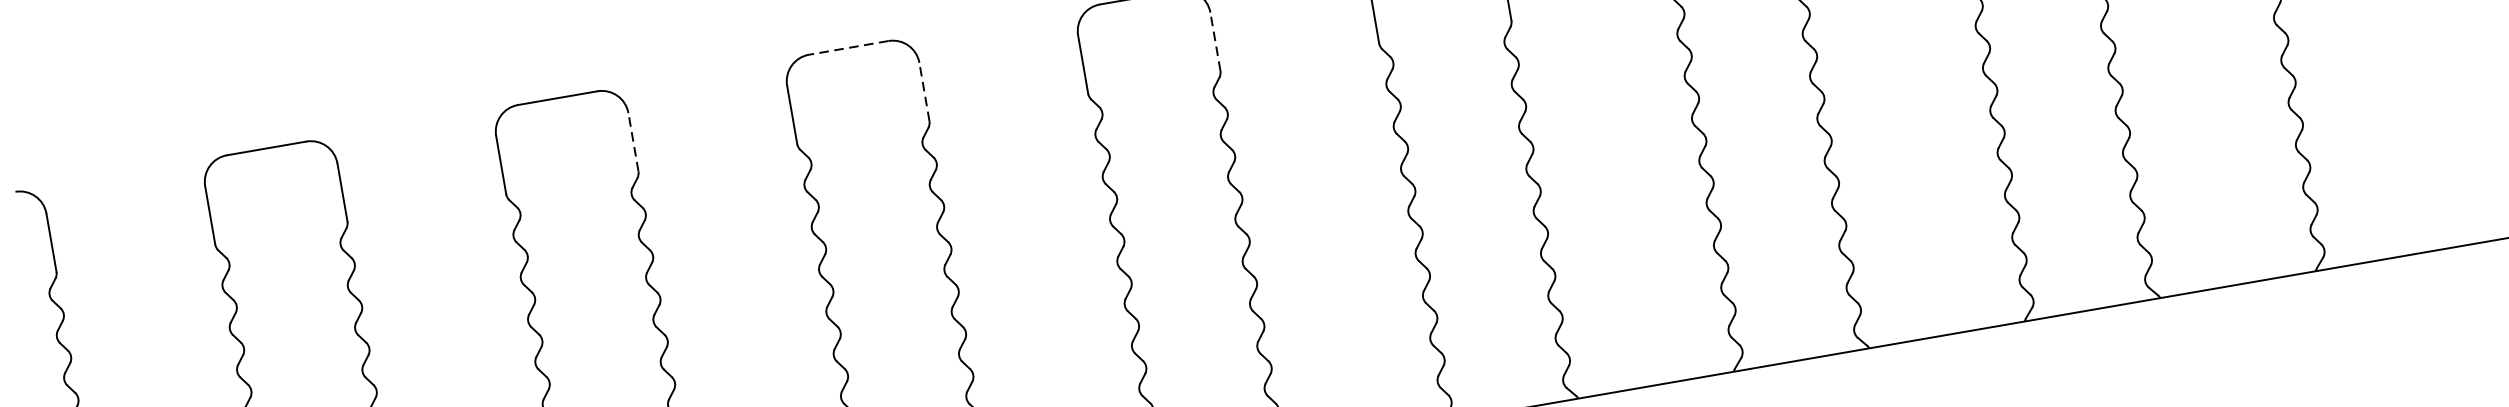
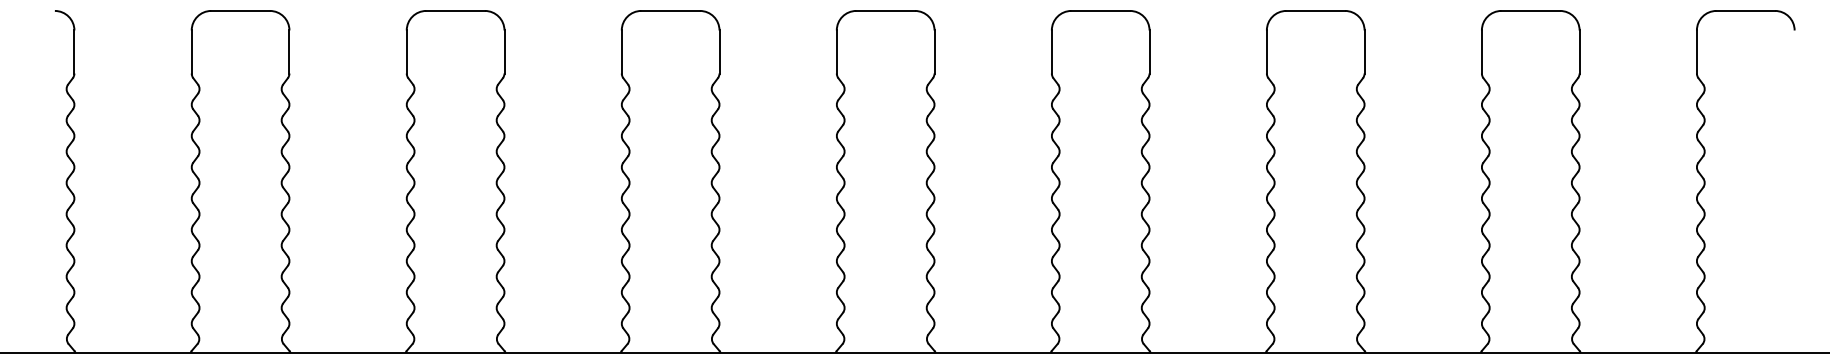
line: (1215, 42) -> (934, 52), dashed -> solid
line: (848, 47) -> (670, 10), dashed -> solid
line: (924, 92) -> (719, 52), dashed -> solid
line: (633, 142) -> (504, 52), dashed -> solid

